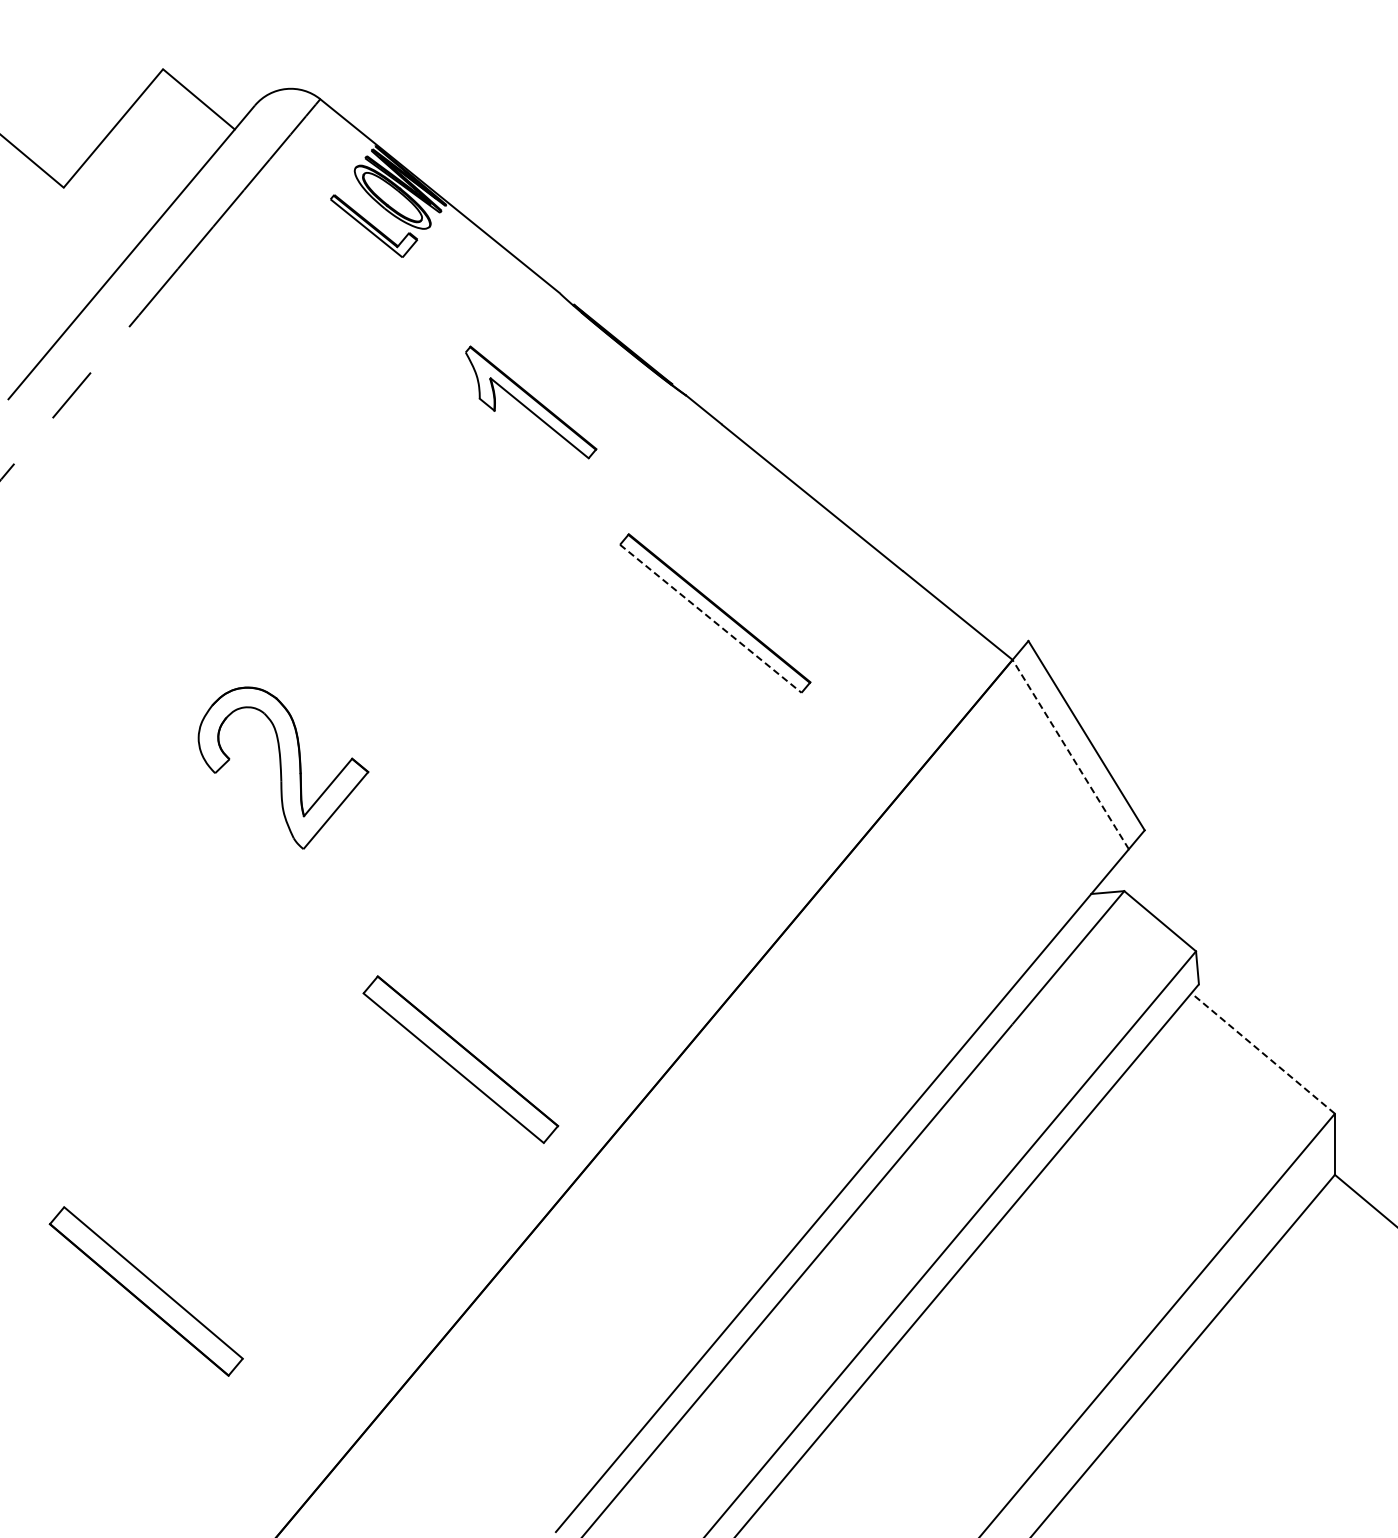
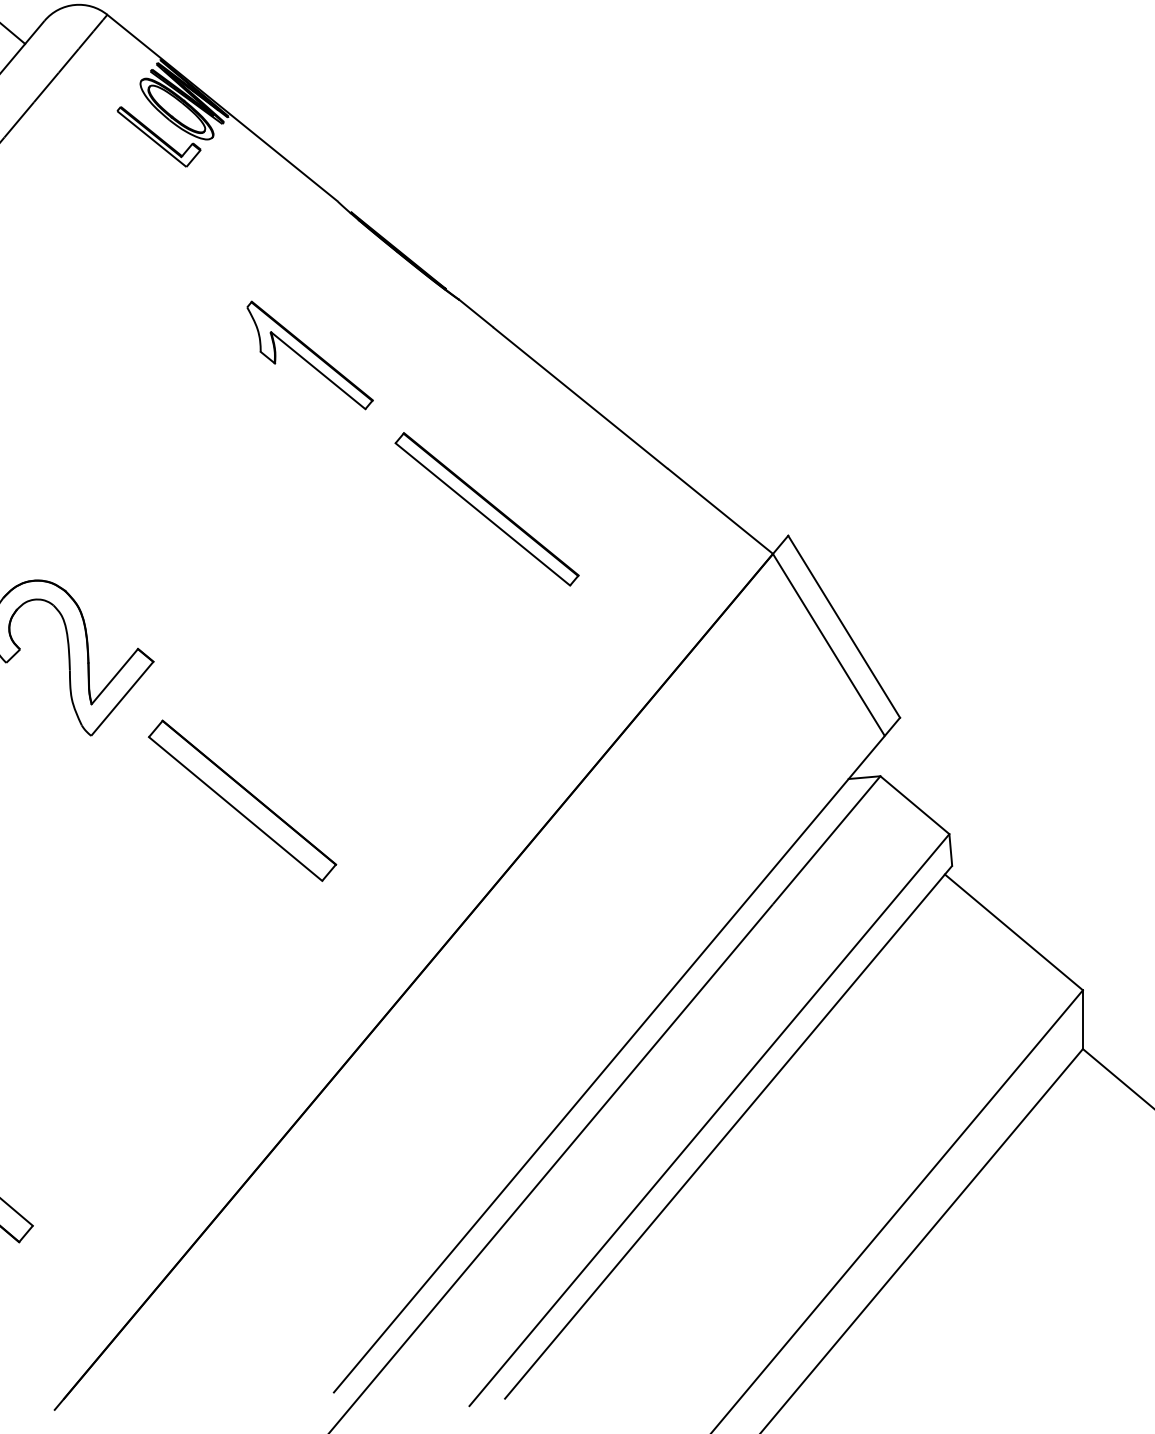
part: (531, 402) -> (310, 355), moved
line: (711, 619) -> (483, 515), dashed -> solid
line: (1070, 754) -> (828, 644), dashed -> solid
line: (1263, 1053) -> (1014, 932), dashed -> solid
part: (460, 1059) -> (242, 800), moved

